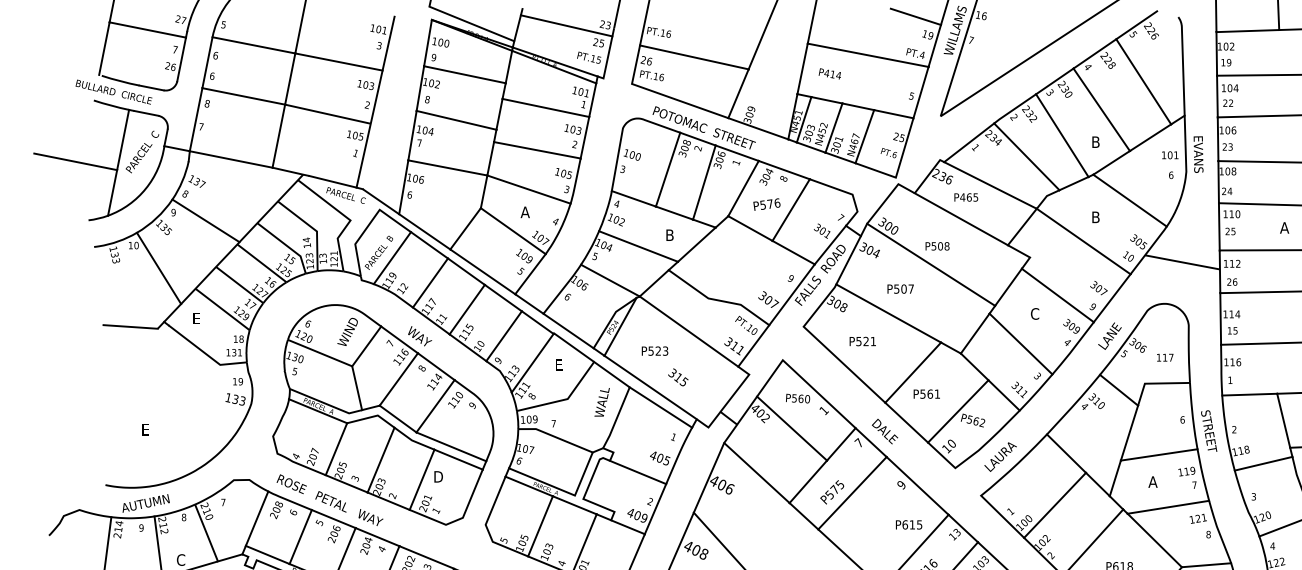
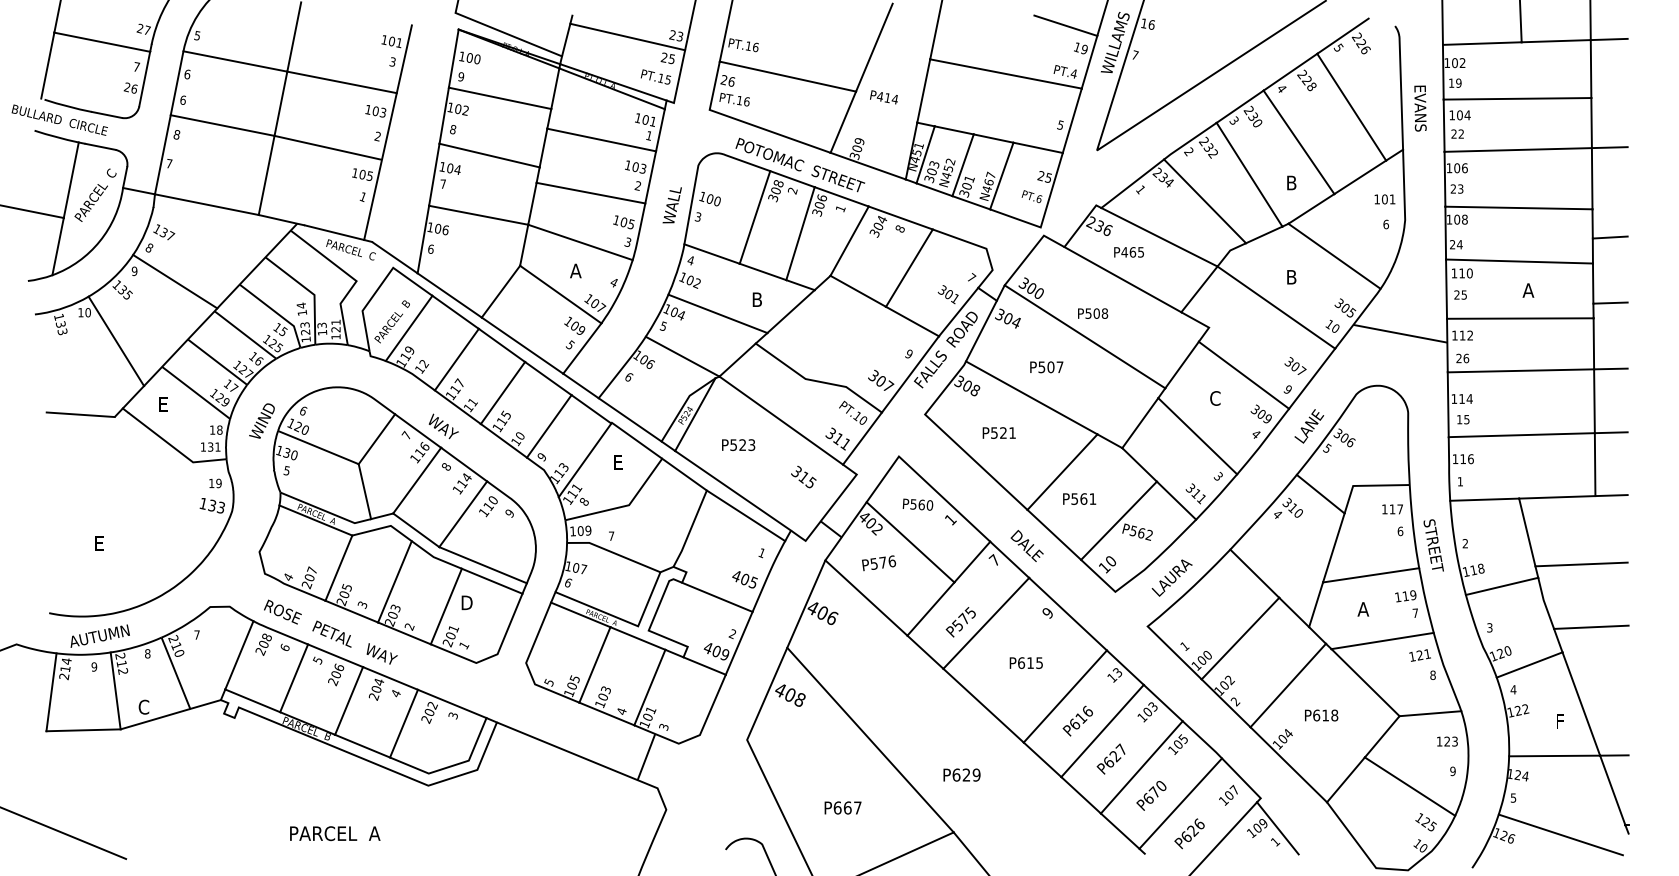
text: (829, 74) -> (883, 97), moved
text: (1198, 154) -> (1420, 108), moved
text: (767, 204) -> (879, 563), moved
text: (347, 331) -> (261, 420), moved
text: (1165, 357) -> (1392, 509), moved
text: (678, 377) -> (803, 477), moved
text: (601, 402) -> (671, 205), moved
text: (908, 524) -> (1025, 662), moved

